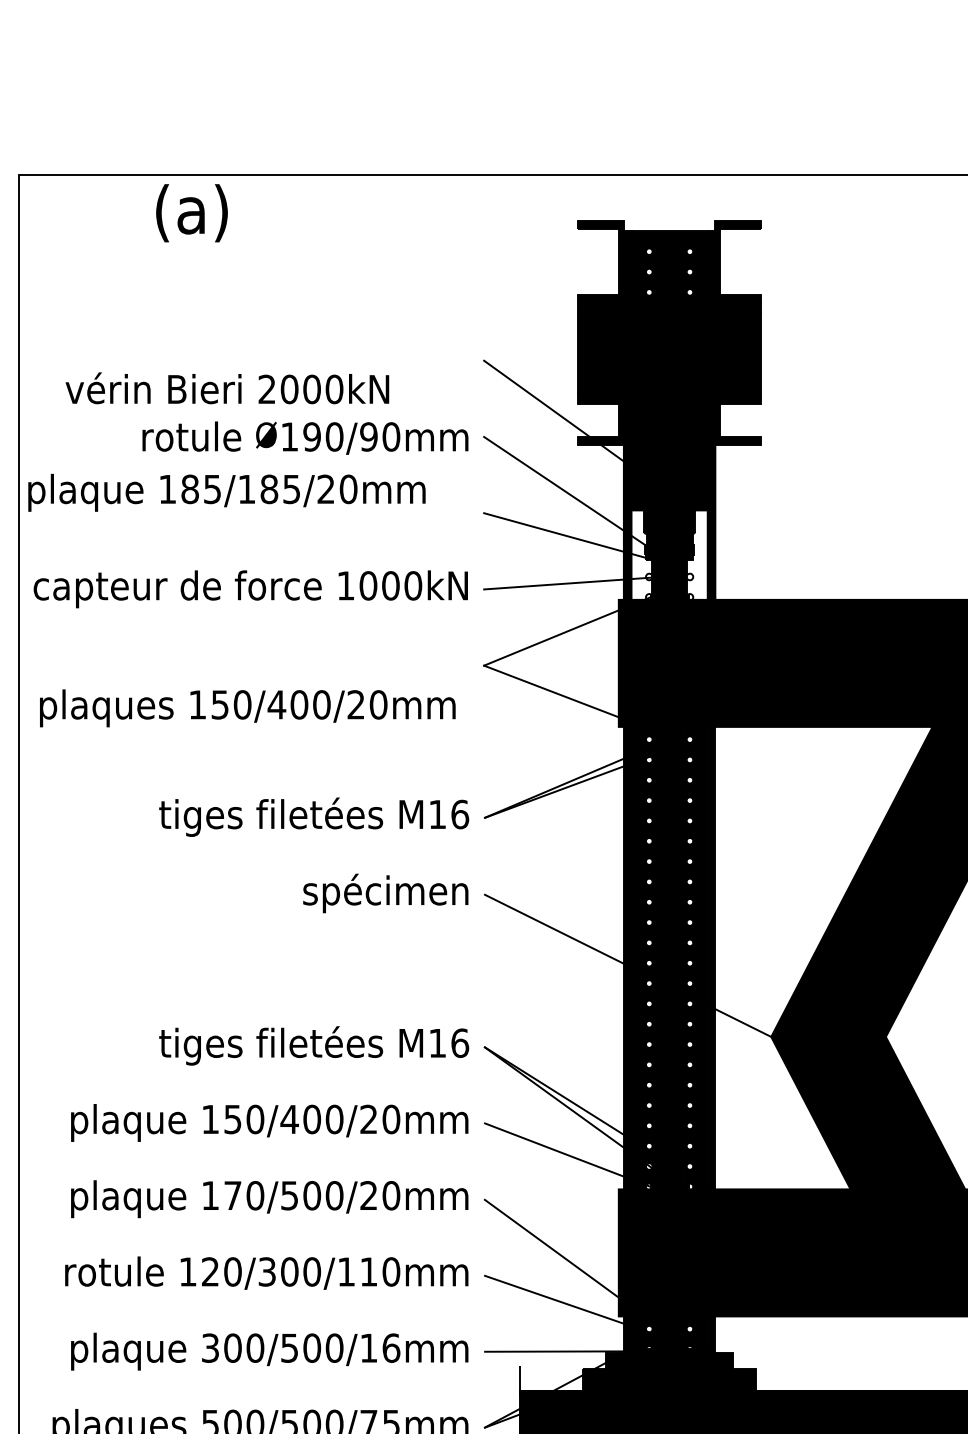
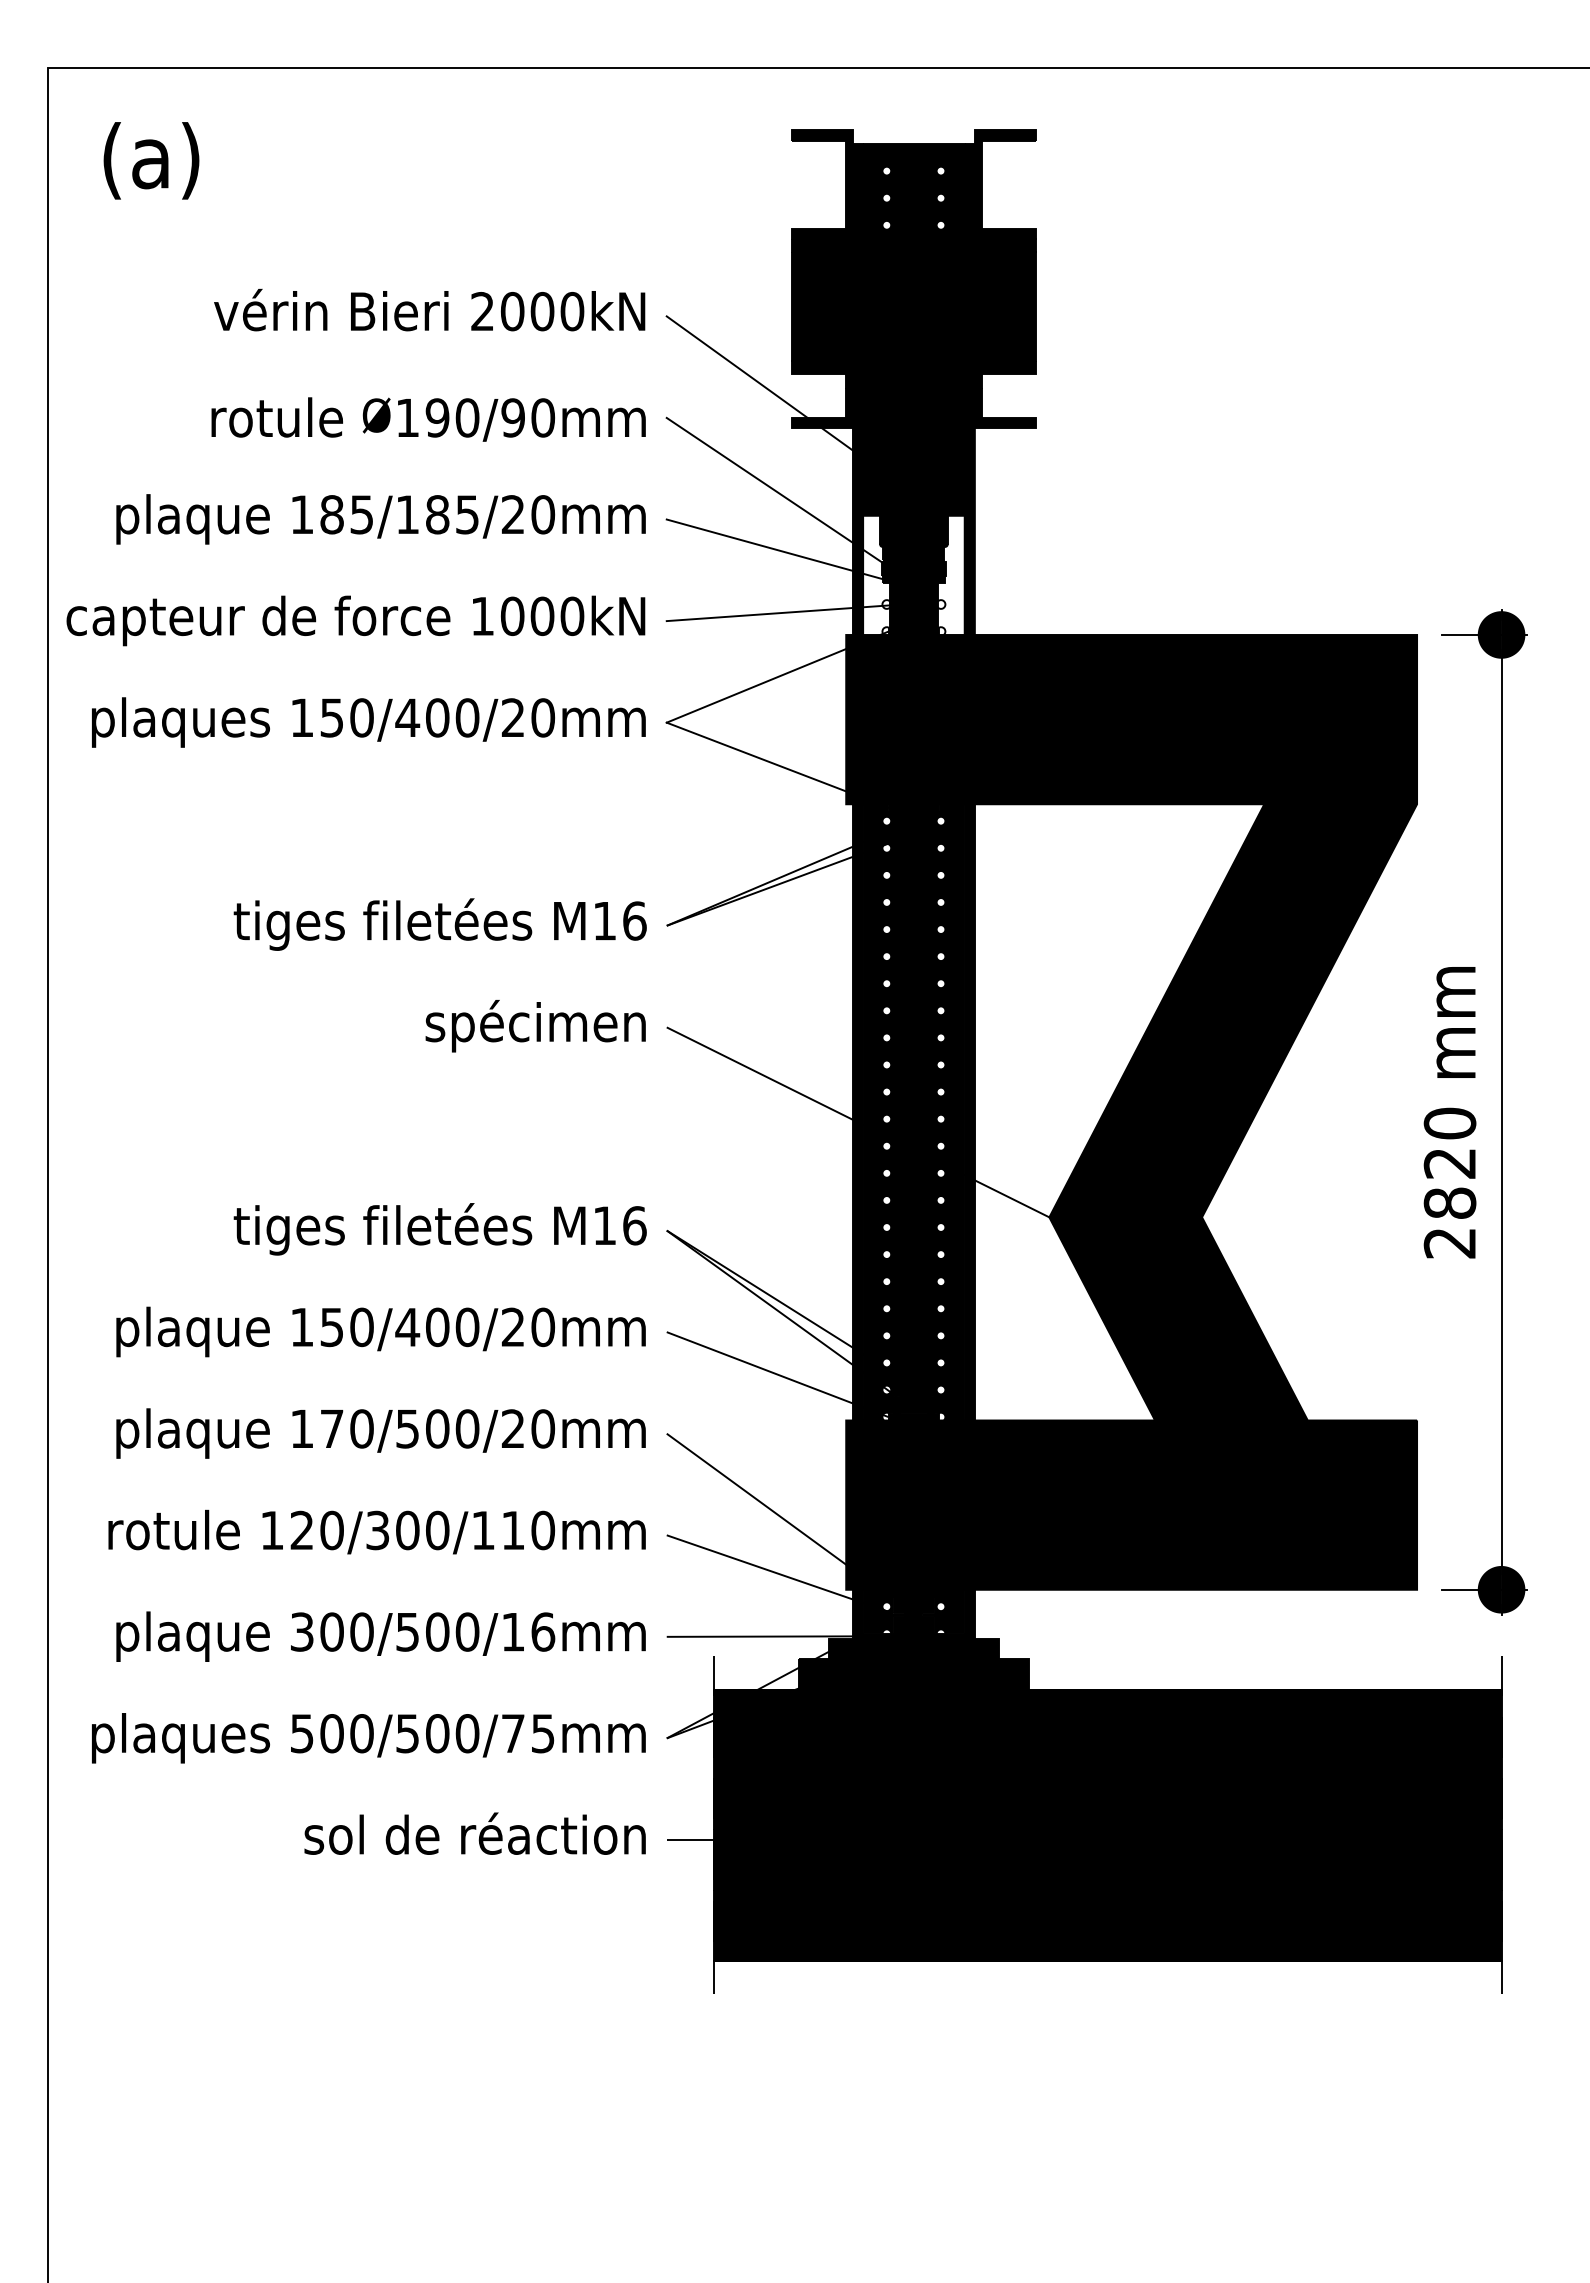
text: (191, 212) -> (151, 160), moved
text: (227, 387) -> (429, 309), moved
text: (226, 492) -> (380, 519), moved
text: (247, 708) -> (368, 722), moved

